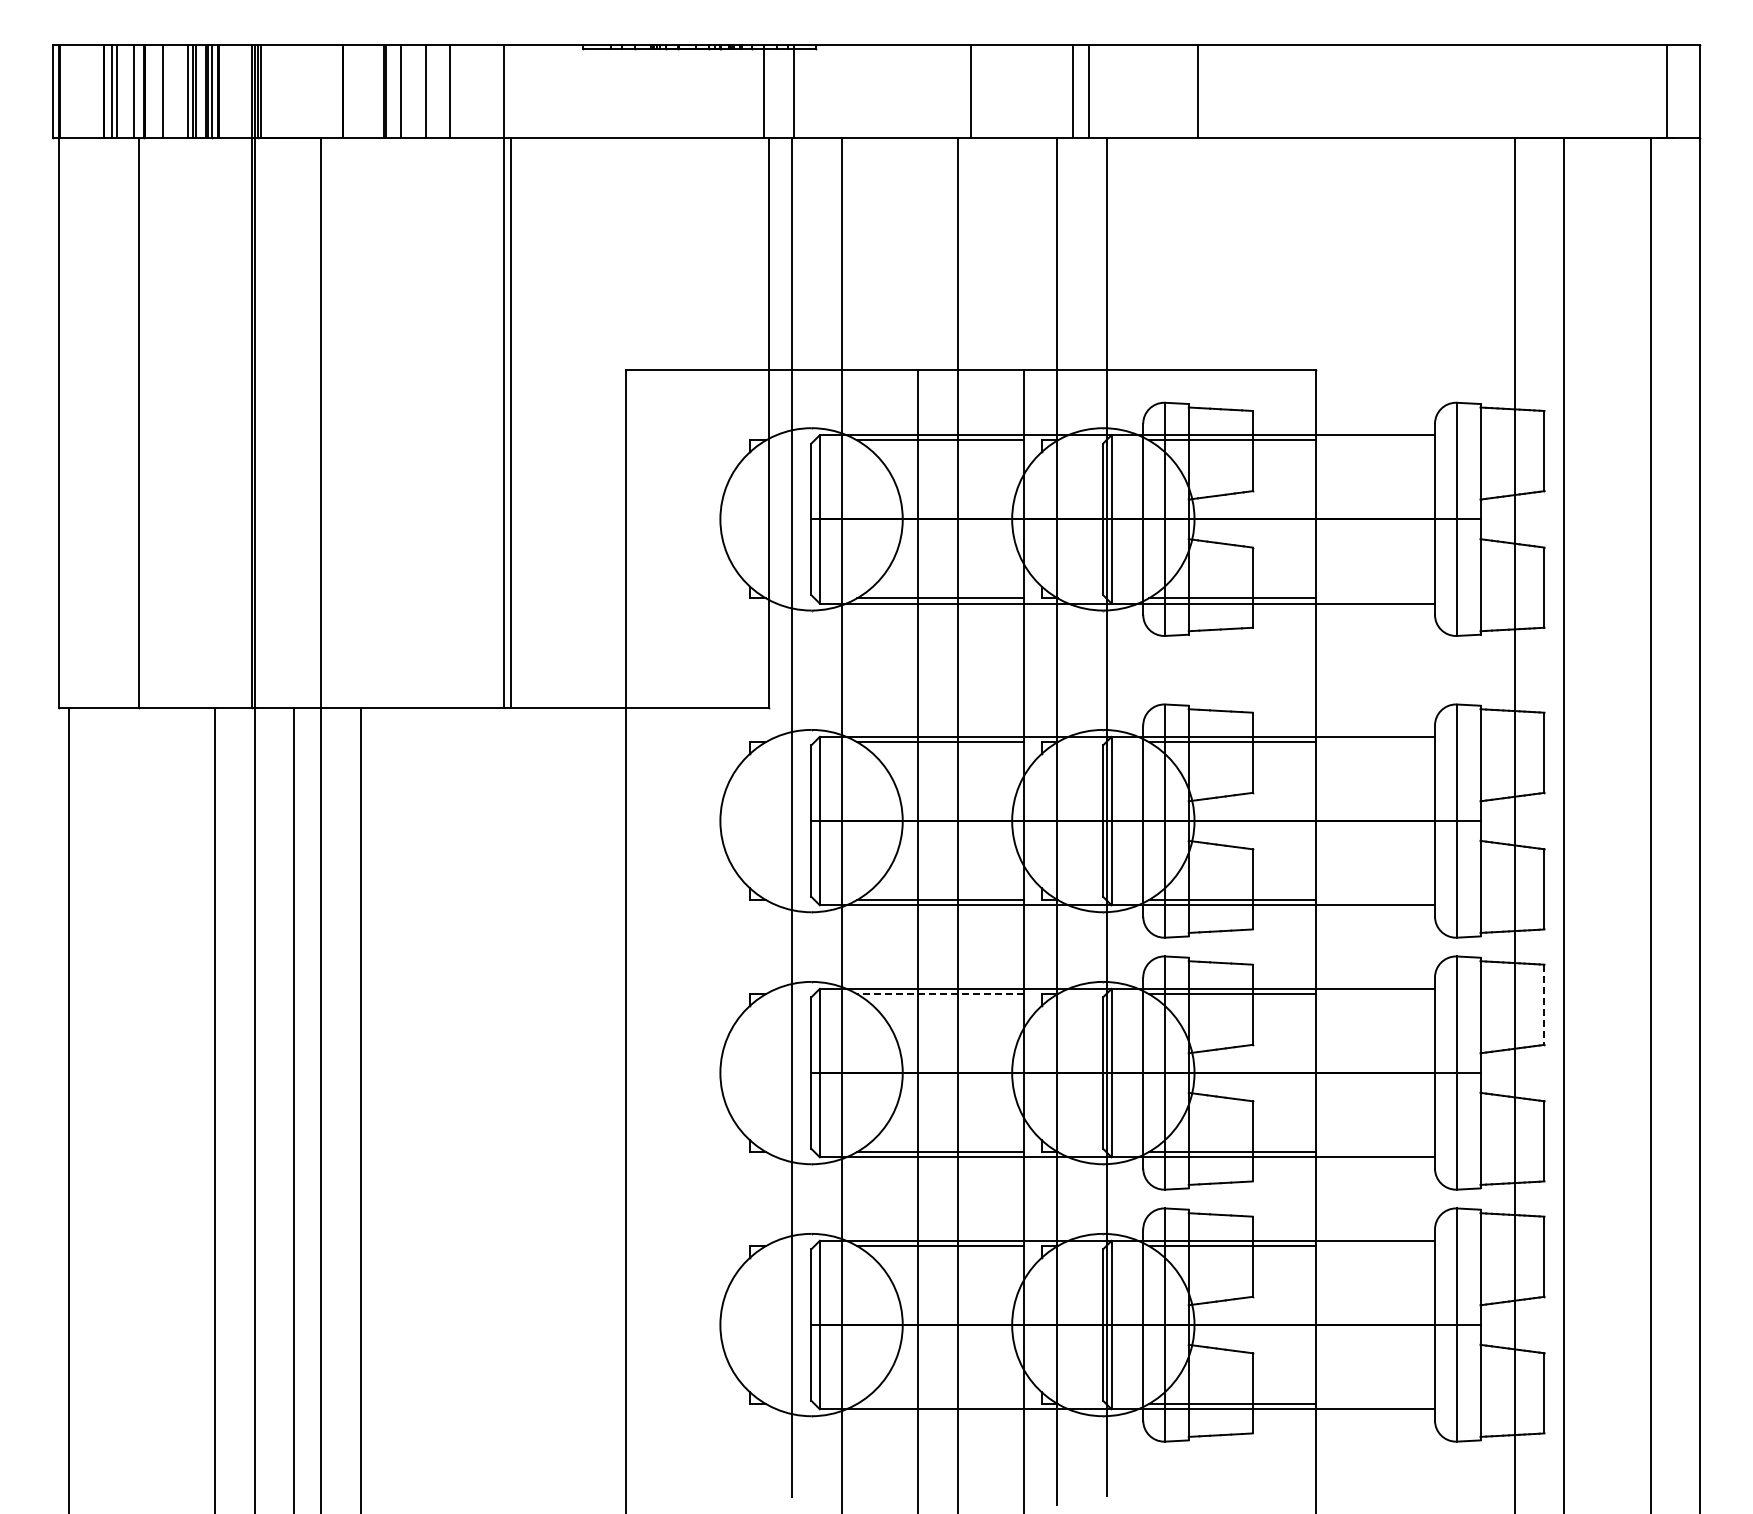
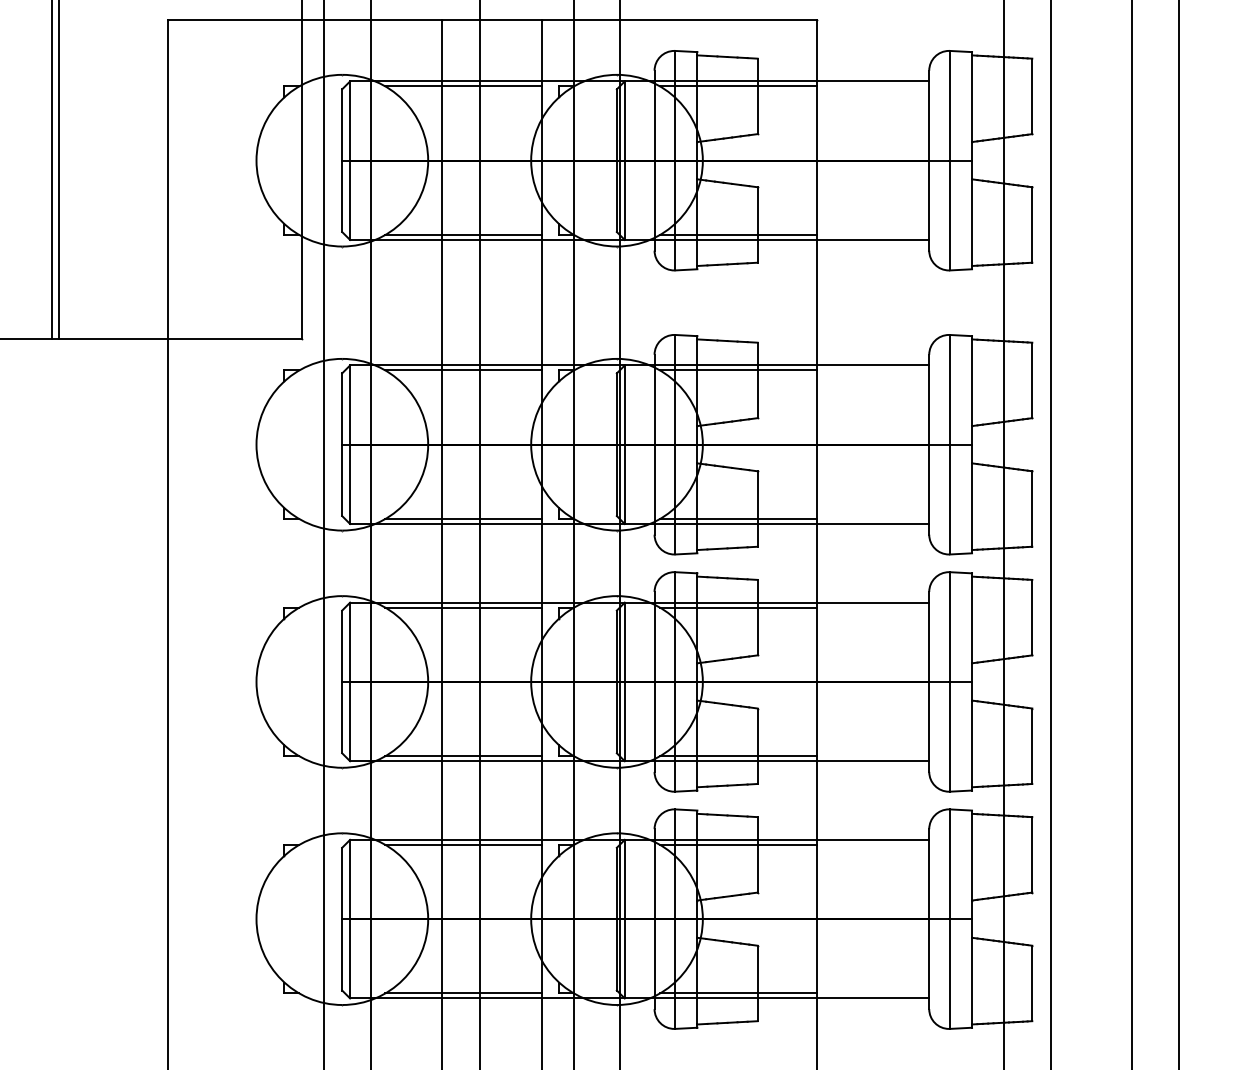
line: (939, 994) -> (462, 607), dashed -> solid
line: (1544, 1005) -> (1032, 618), dashed -> solid
line: (940, 1404) -> (463, 993), added

